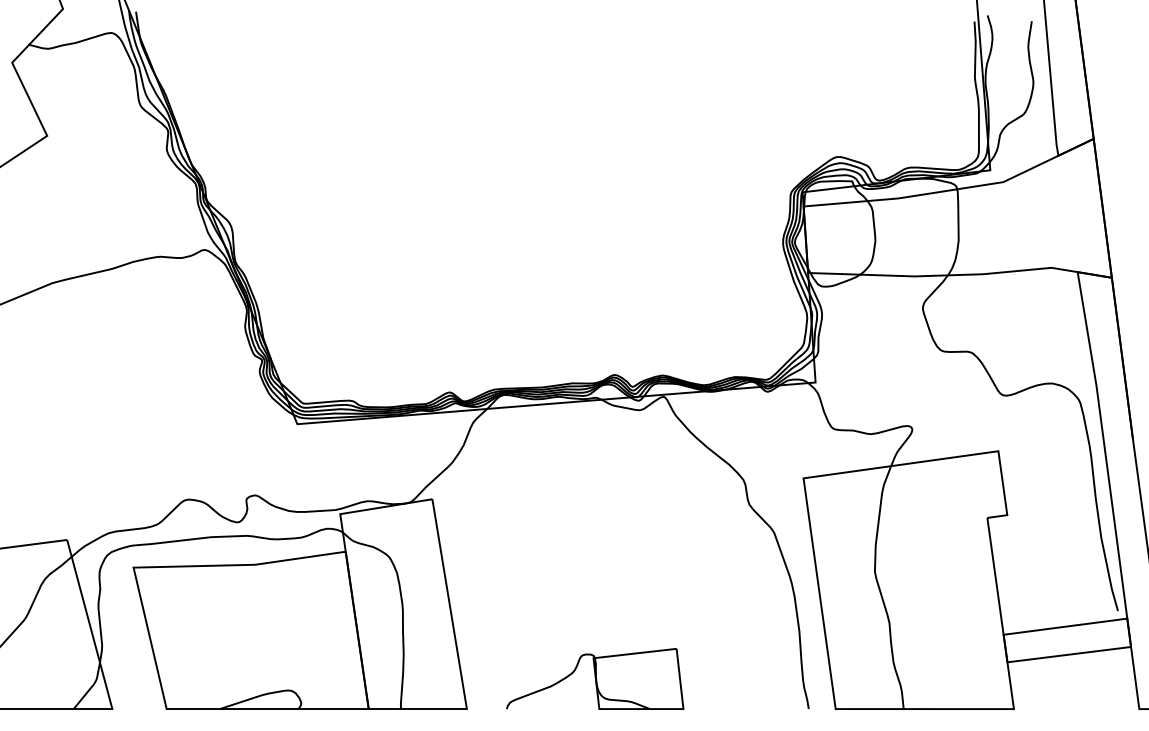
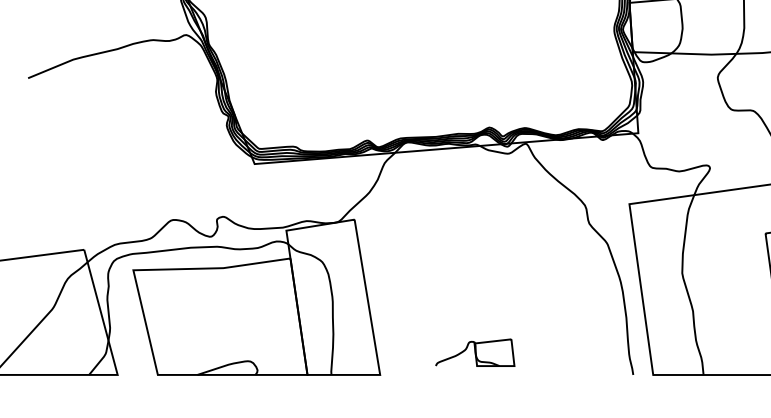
part: (595, 678) -> (475, 352), size x0.6

